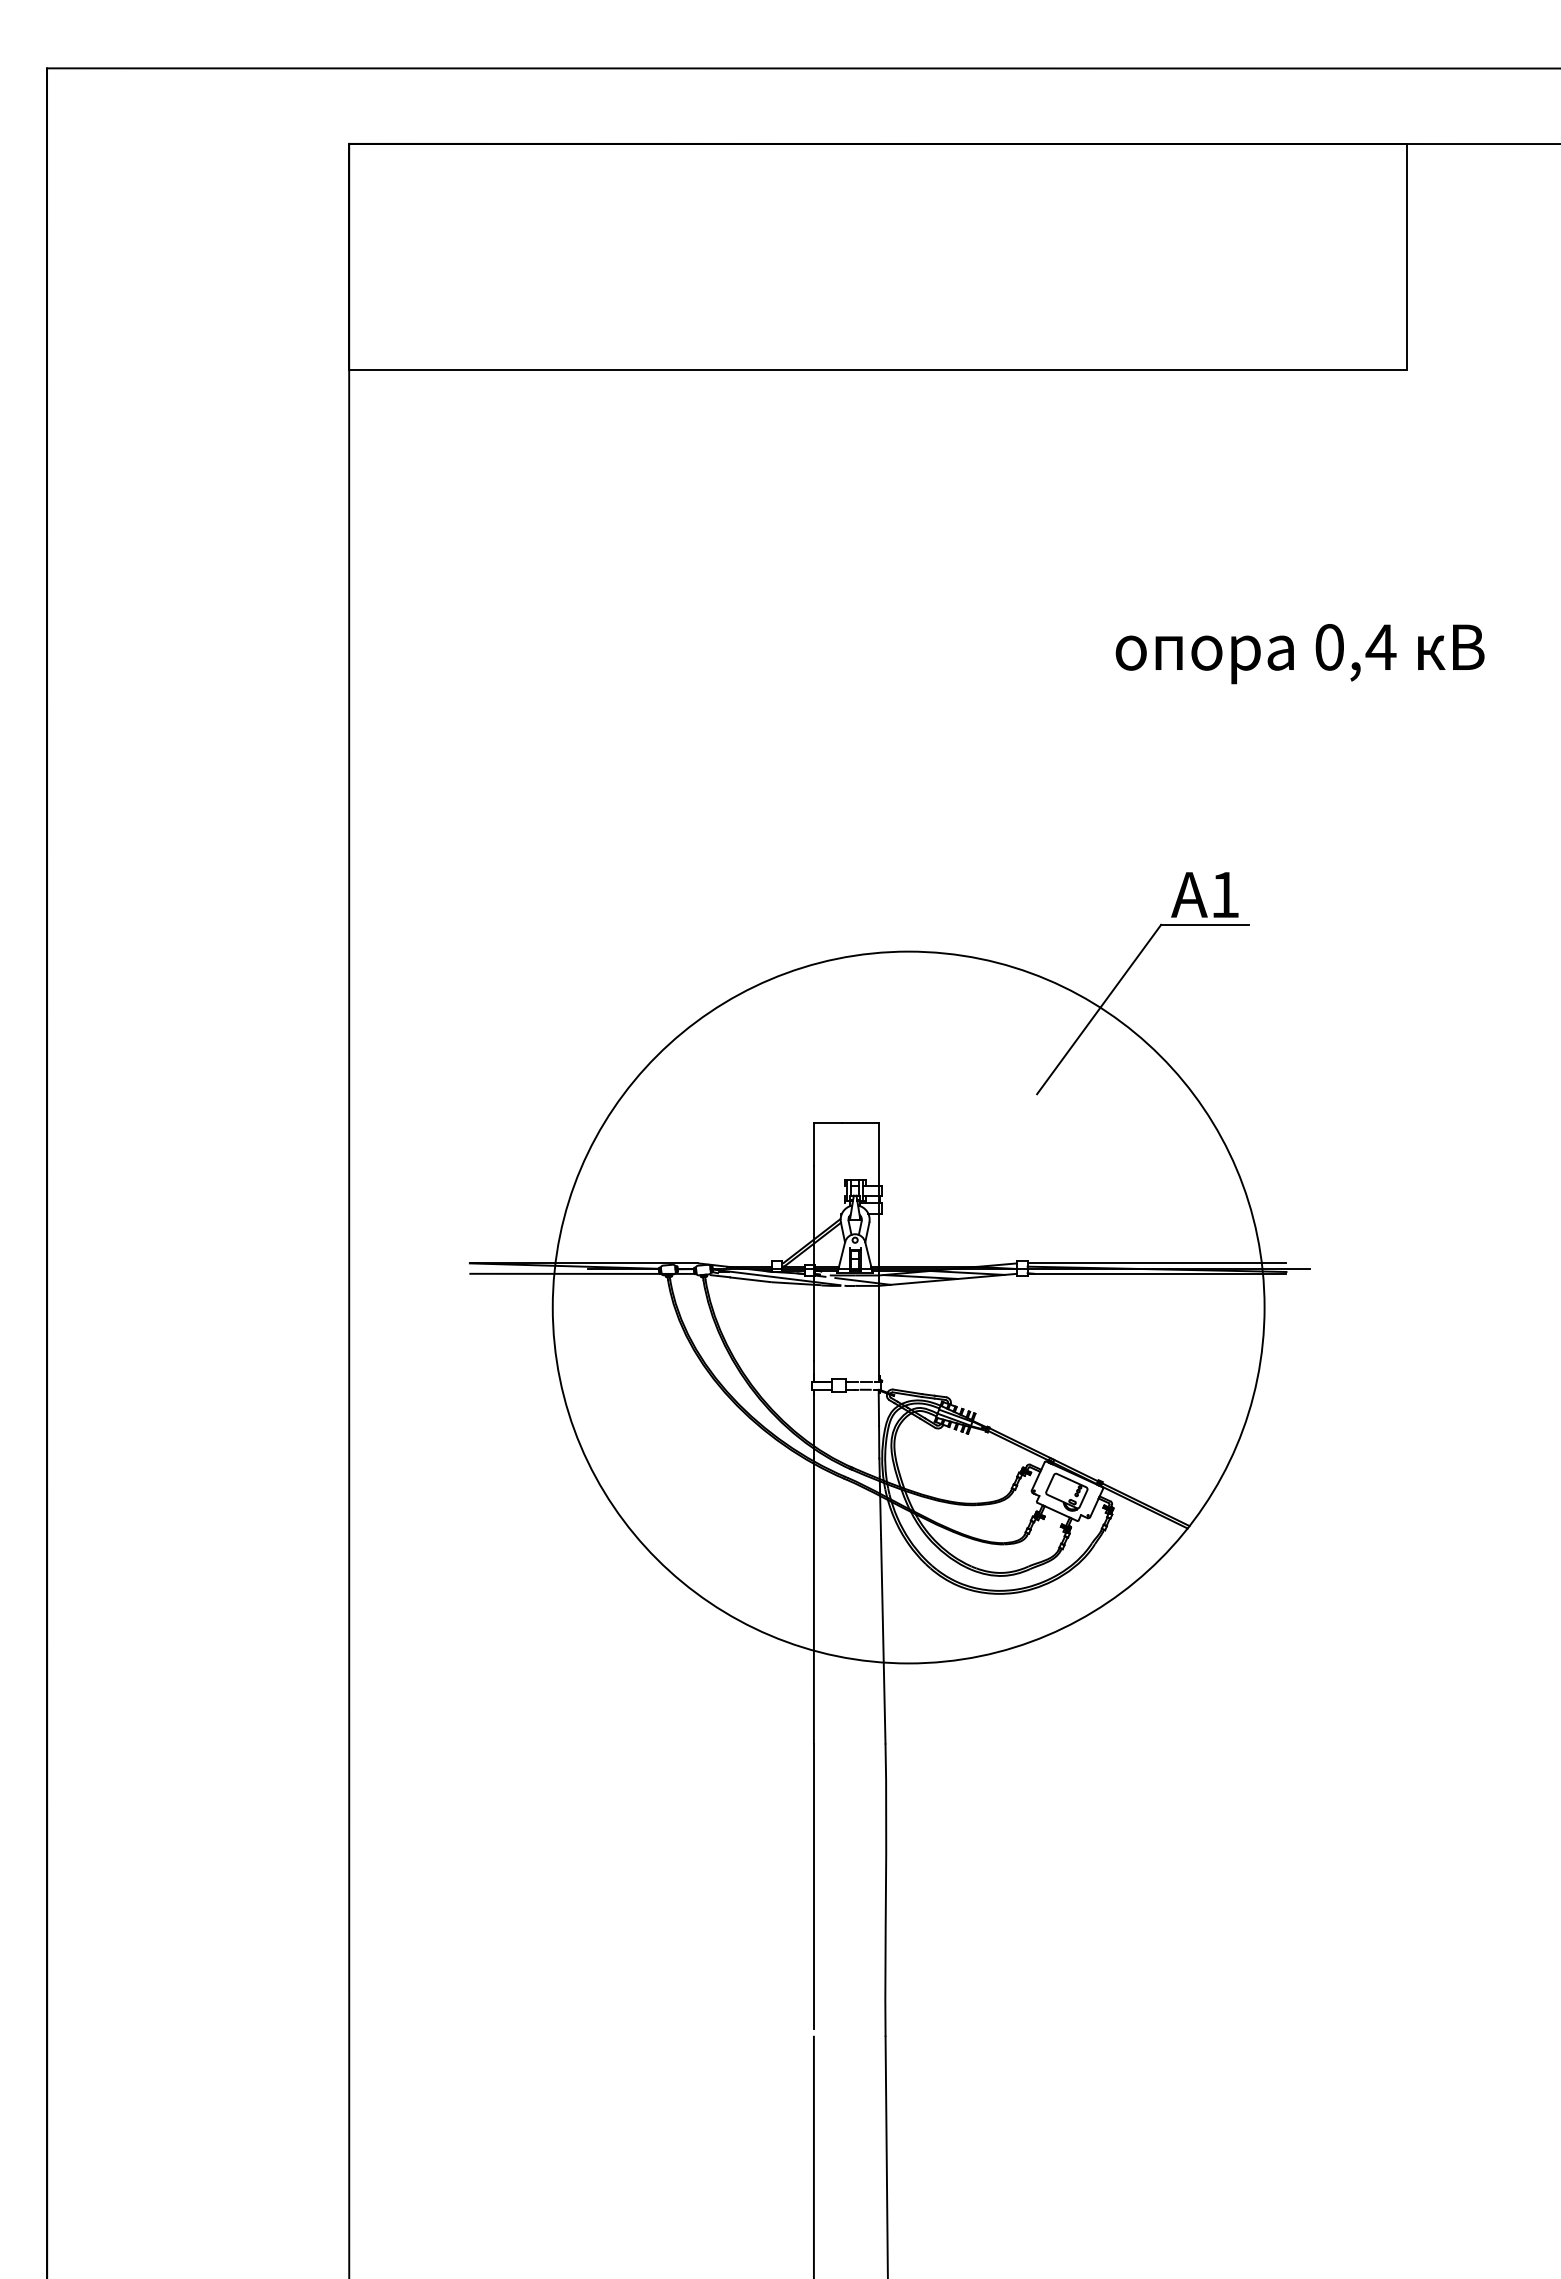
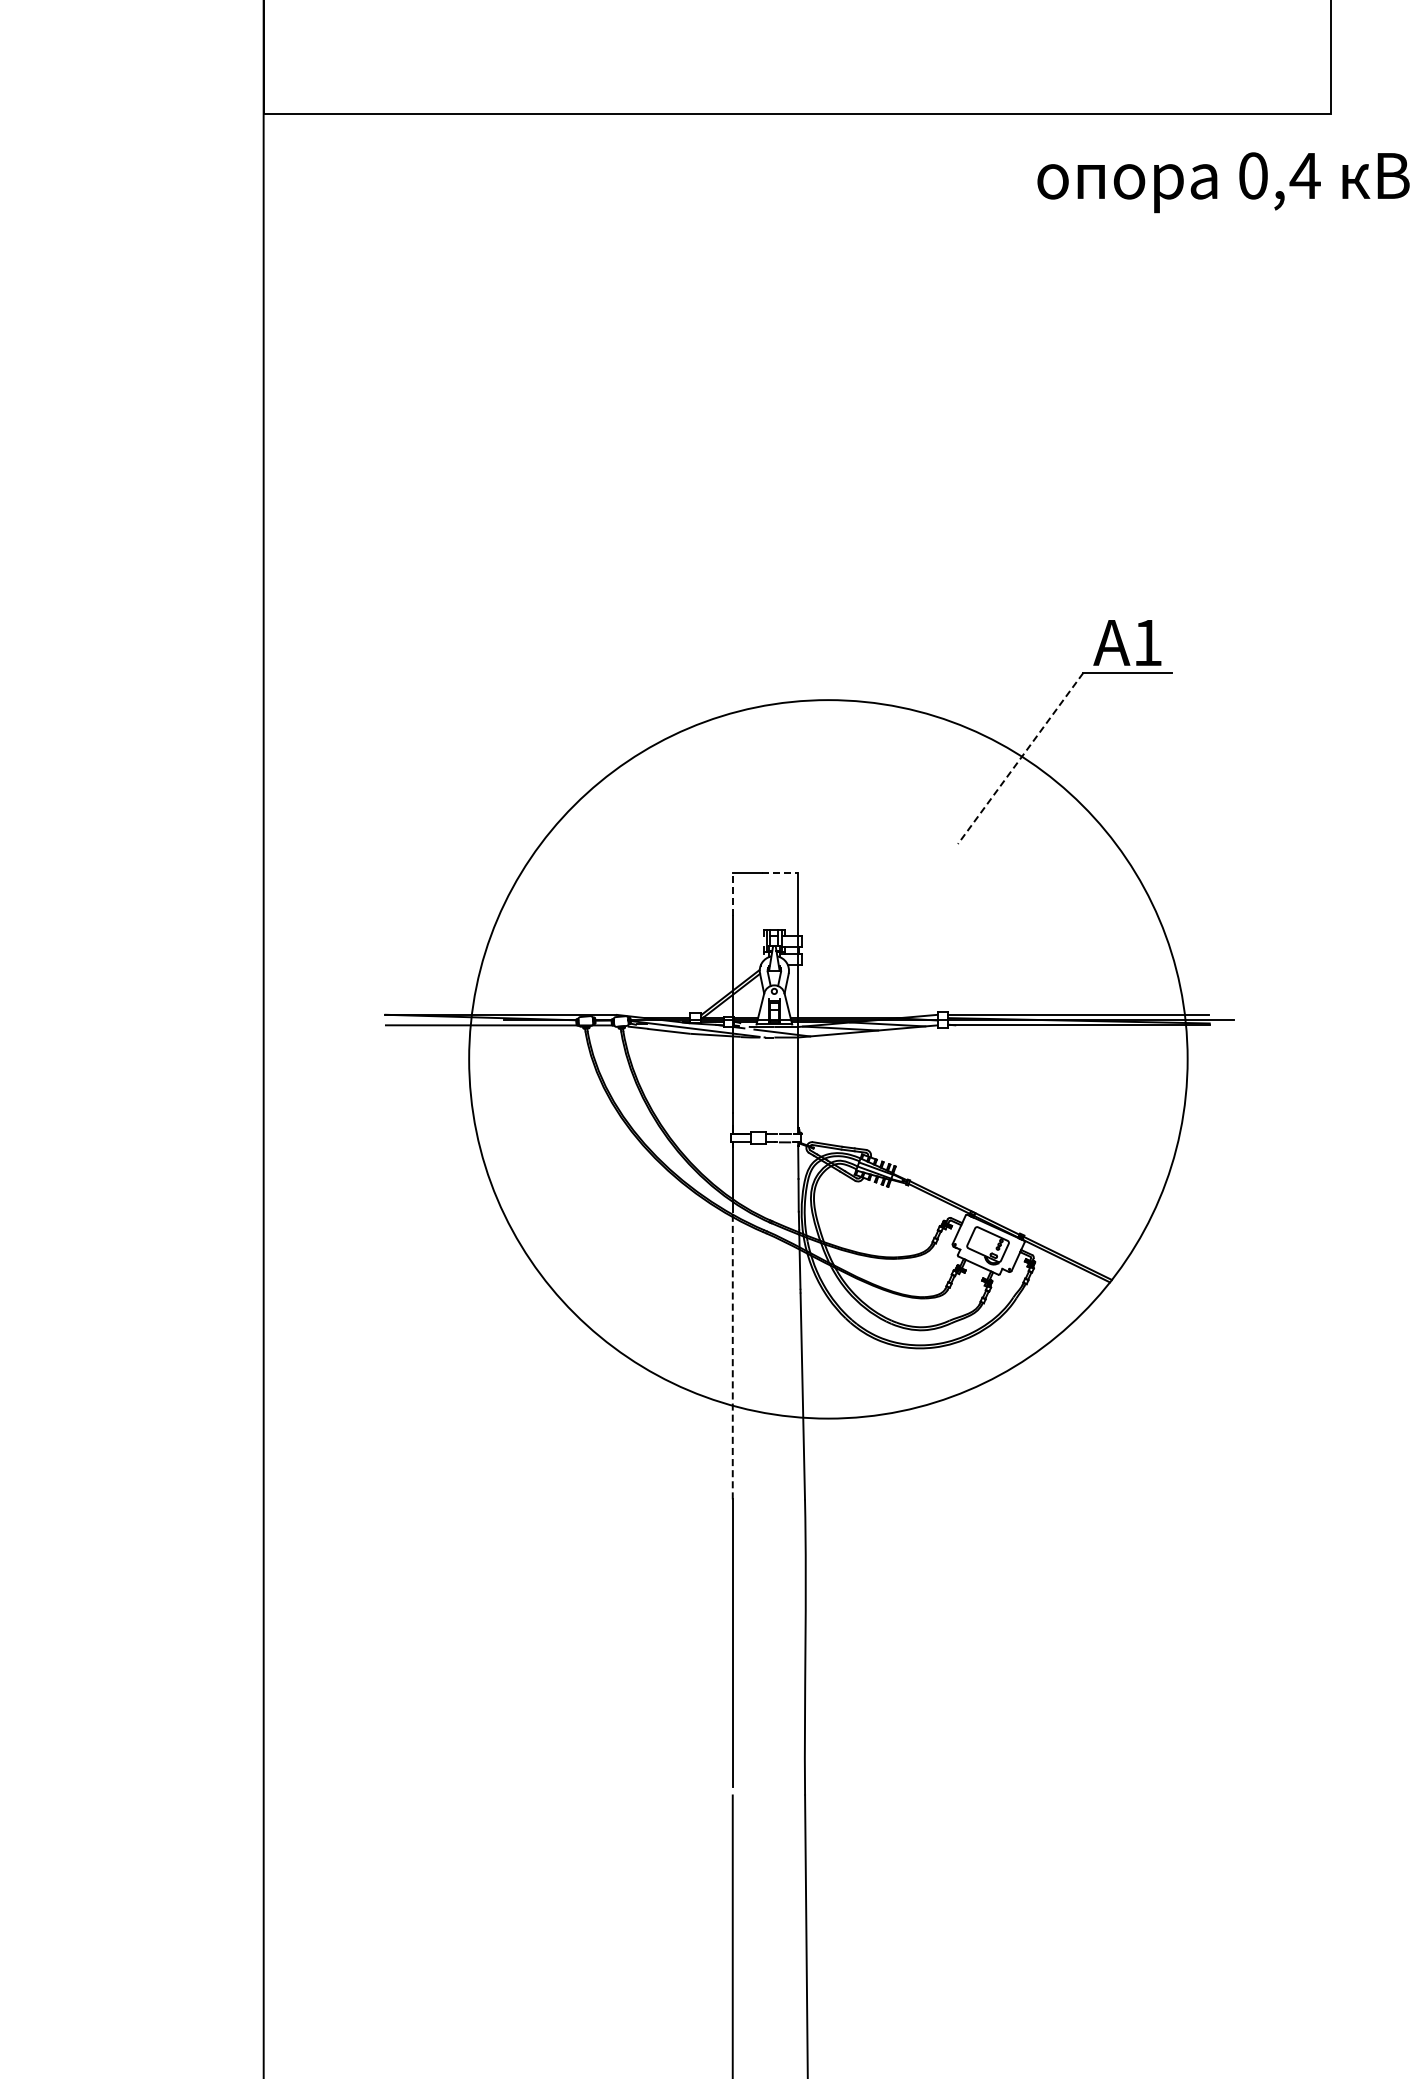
text: (1299, 654) -> (1222, 183), moved
line: (1099, 1009) -> (1021, 758), solid -> dashed
line: (860, 1123) -> (779, 873), solid -> dashed
line: (813, 1143) -> (732, 893), solid -> dashed
line: (813, 1600) -> (732, 1355), solid -> dashed

